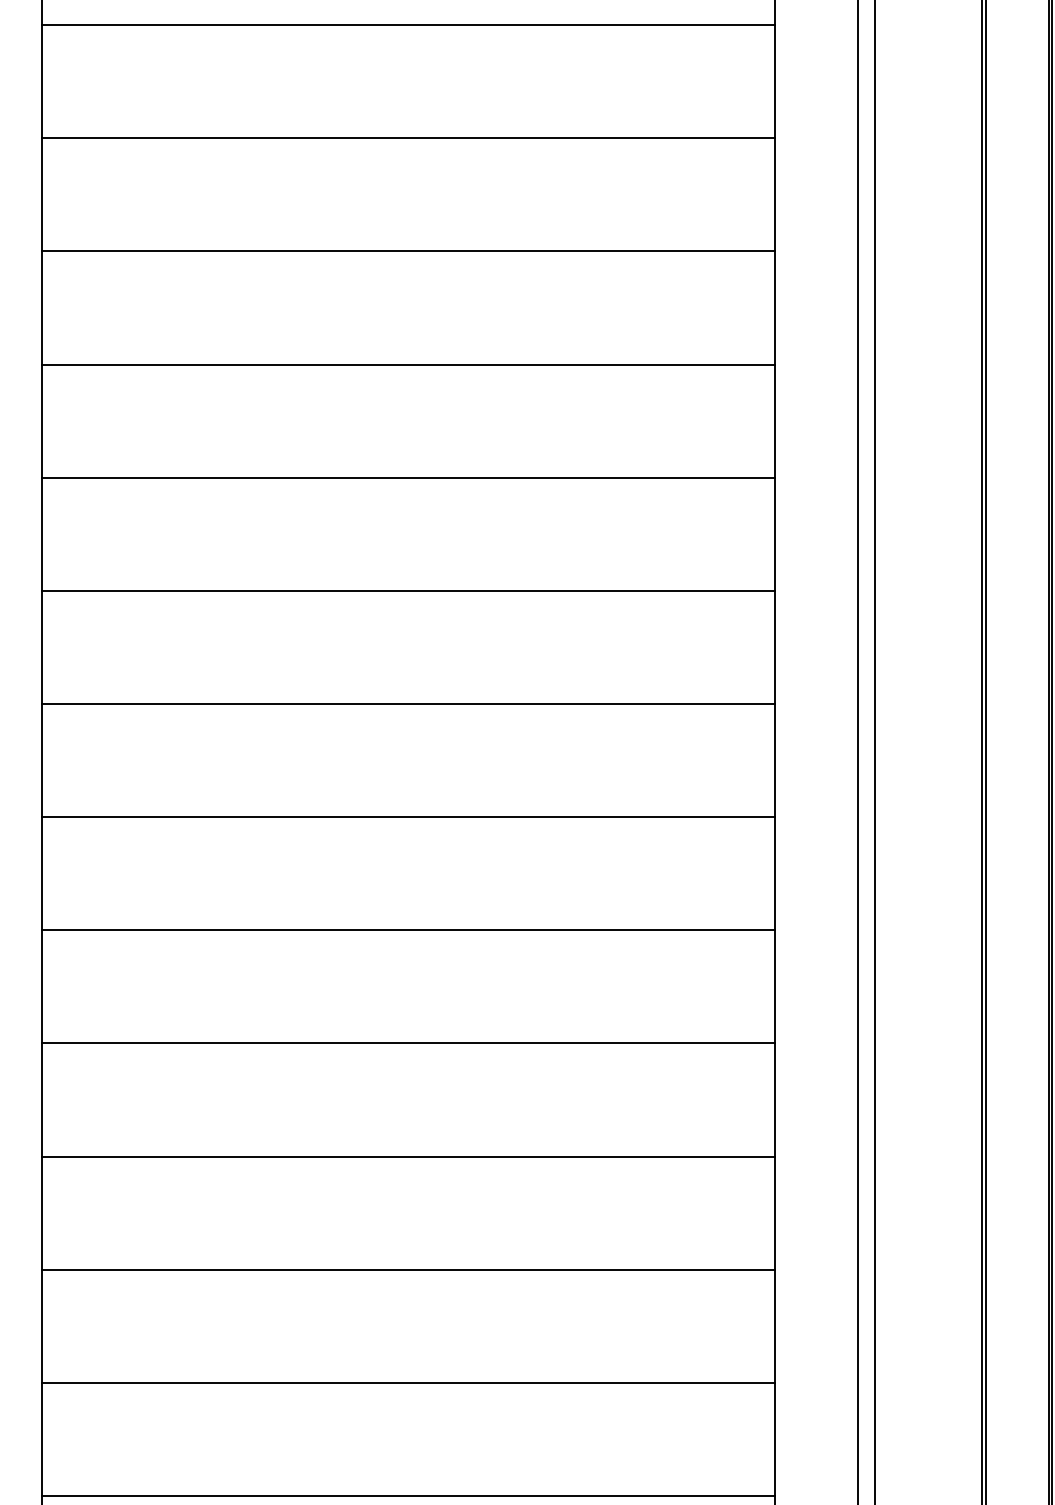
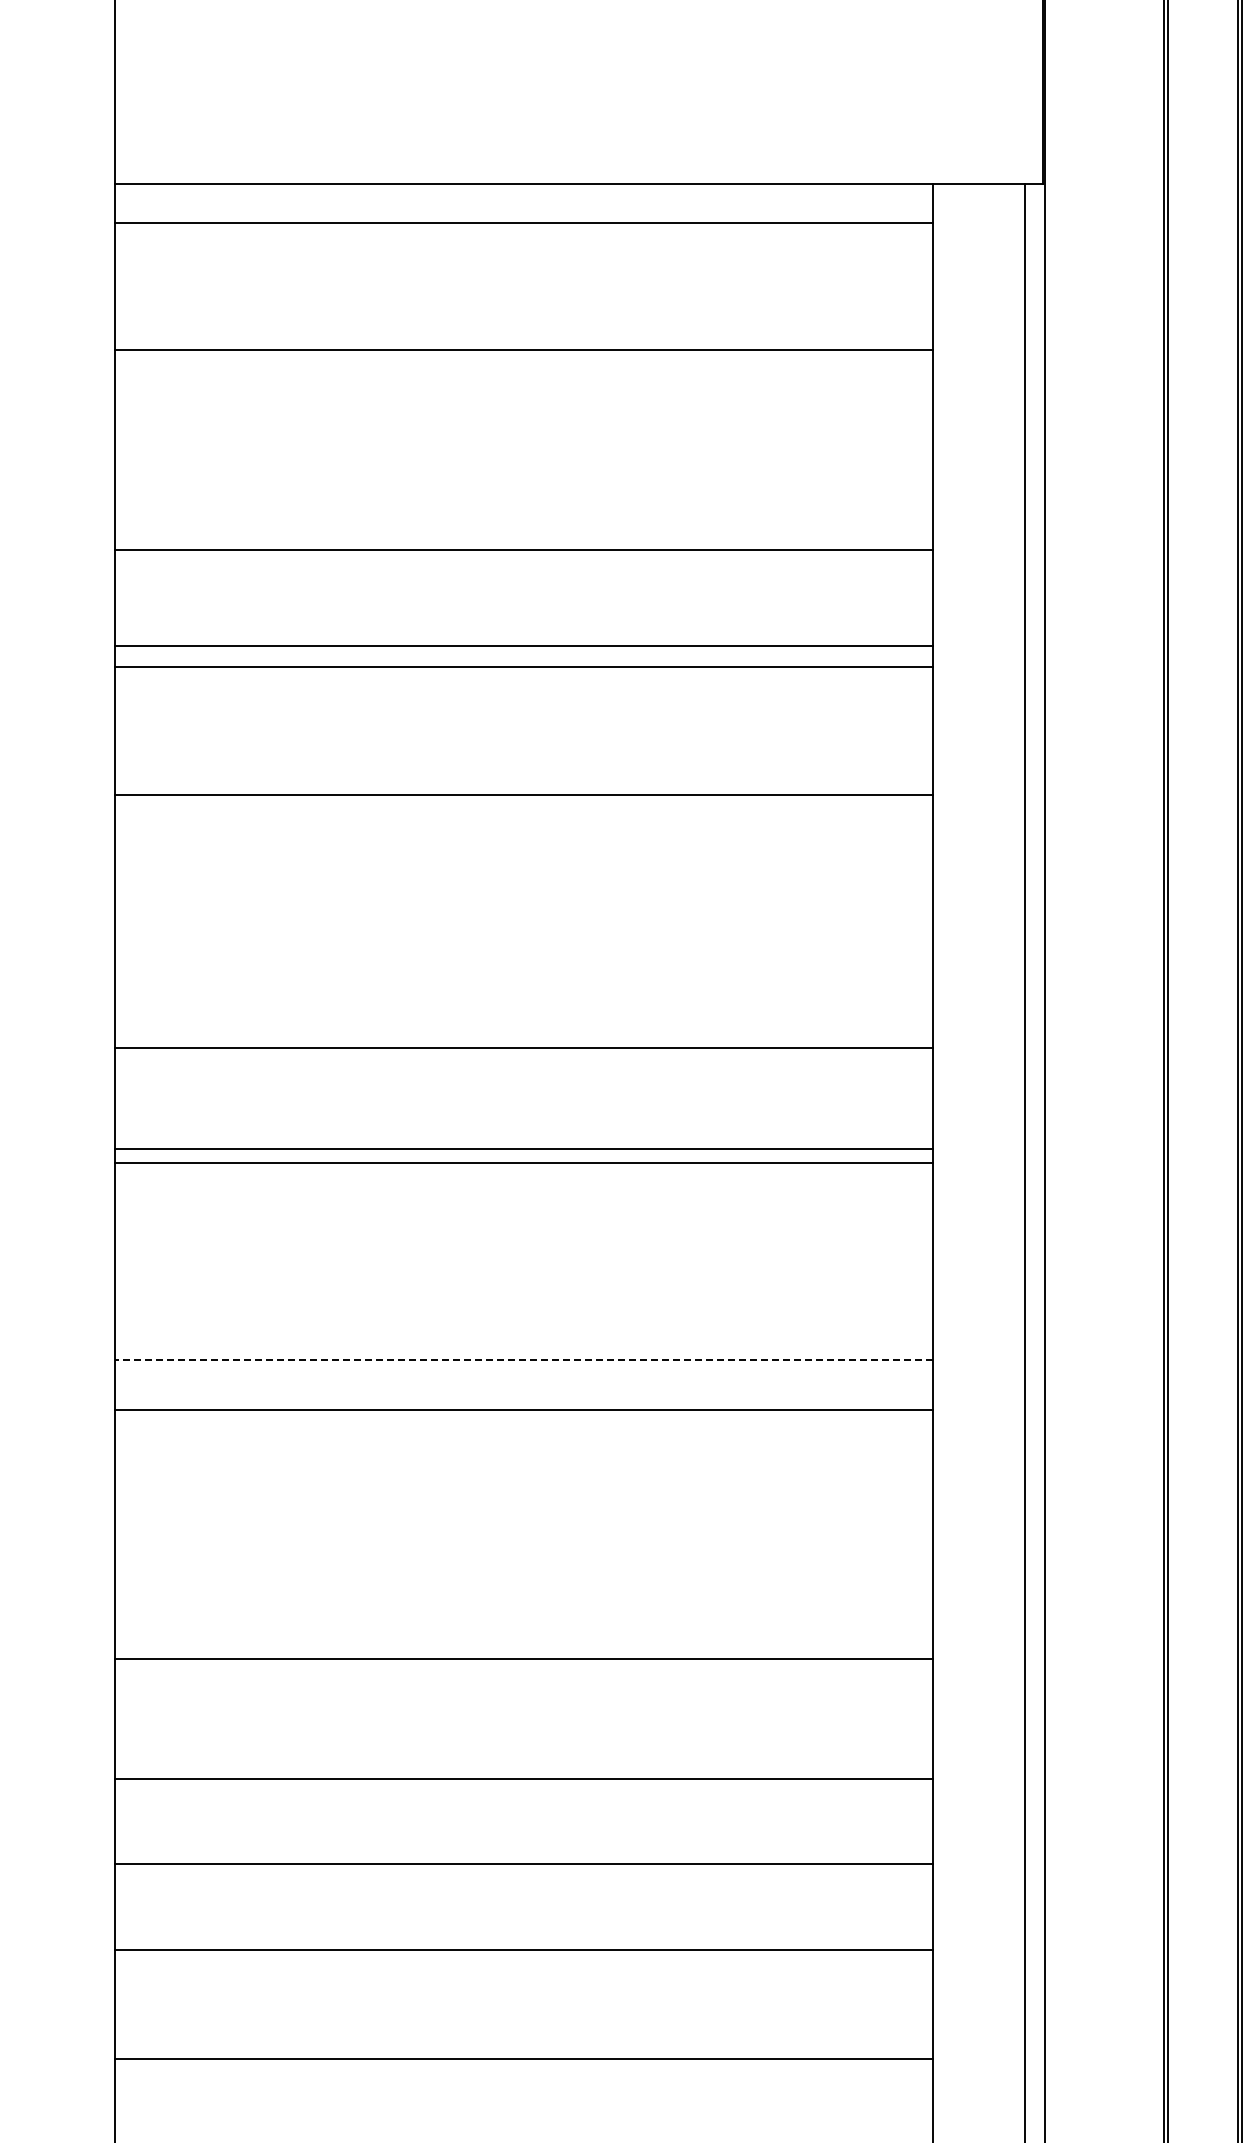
line: (408, 24) -> (524, 549), moved
line: (408, 138) -> (524, 646), moved
line: (408, 251) -> (524, 667), moved
line: (408, 364) -> (524, 794), moved
line: (408, 477) -> (524, 1047), moved
line: (408, 591) -> (524, 1149), moved
line: (408, 704) -> (524, 1163), moved
line: (408, 817) -> (523, 1359), solid -> dashed
line: (408, 930) -> (524, 1409), moved
line: (408, 1043) -> (524, 1658), moved
line: (408, 1156) -> (524, 1779), moved
line: (408, 1382) -> (524, 1949), moved
line: (408, 1495) -> (524, 2058), moved

